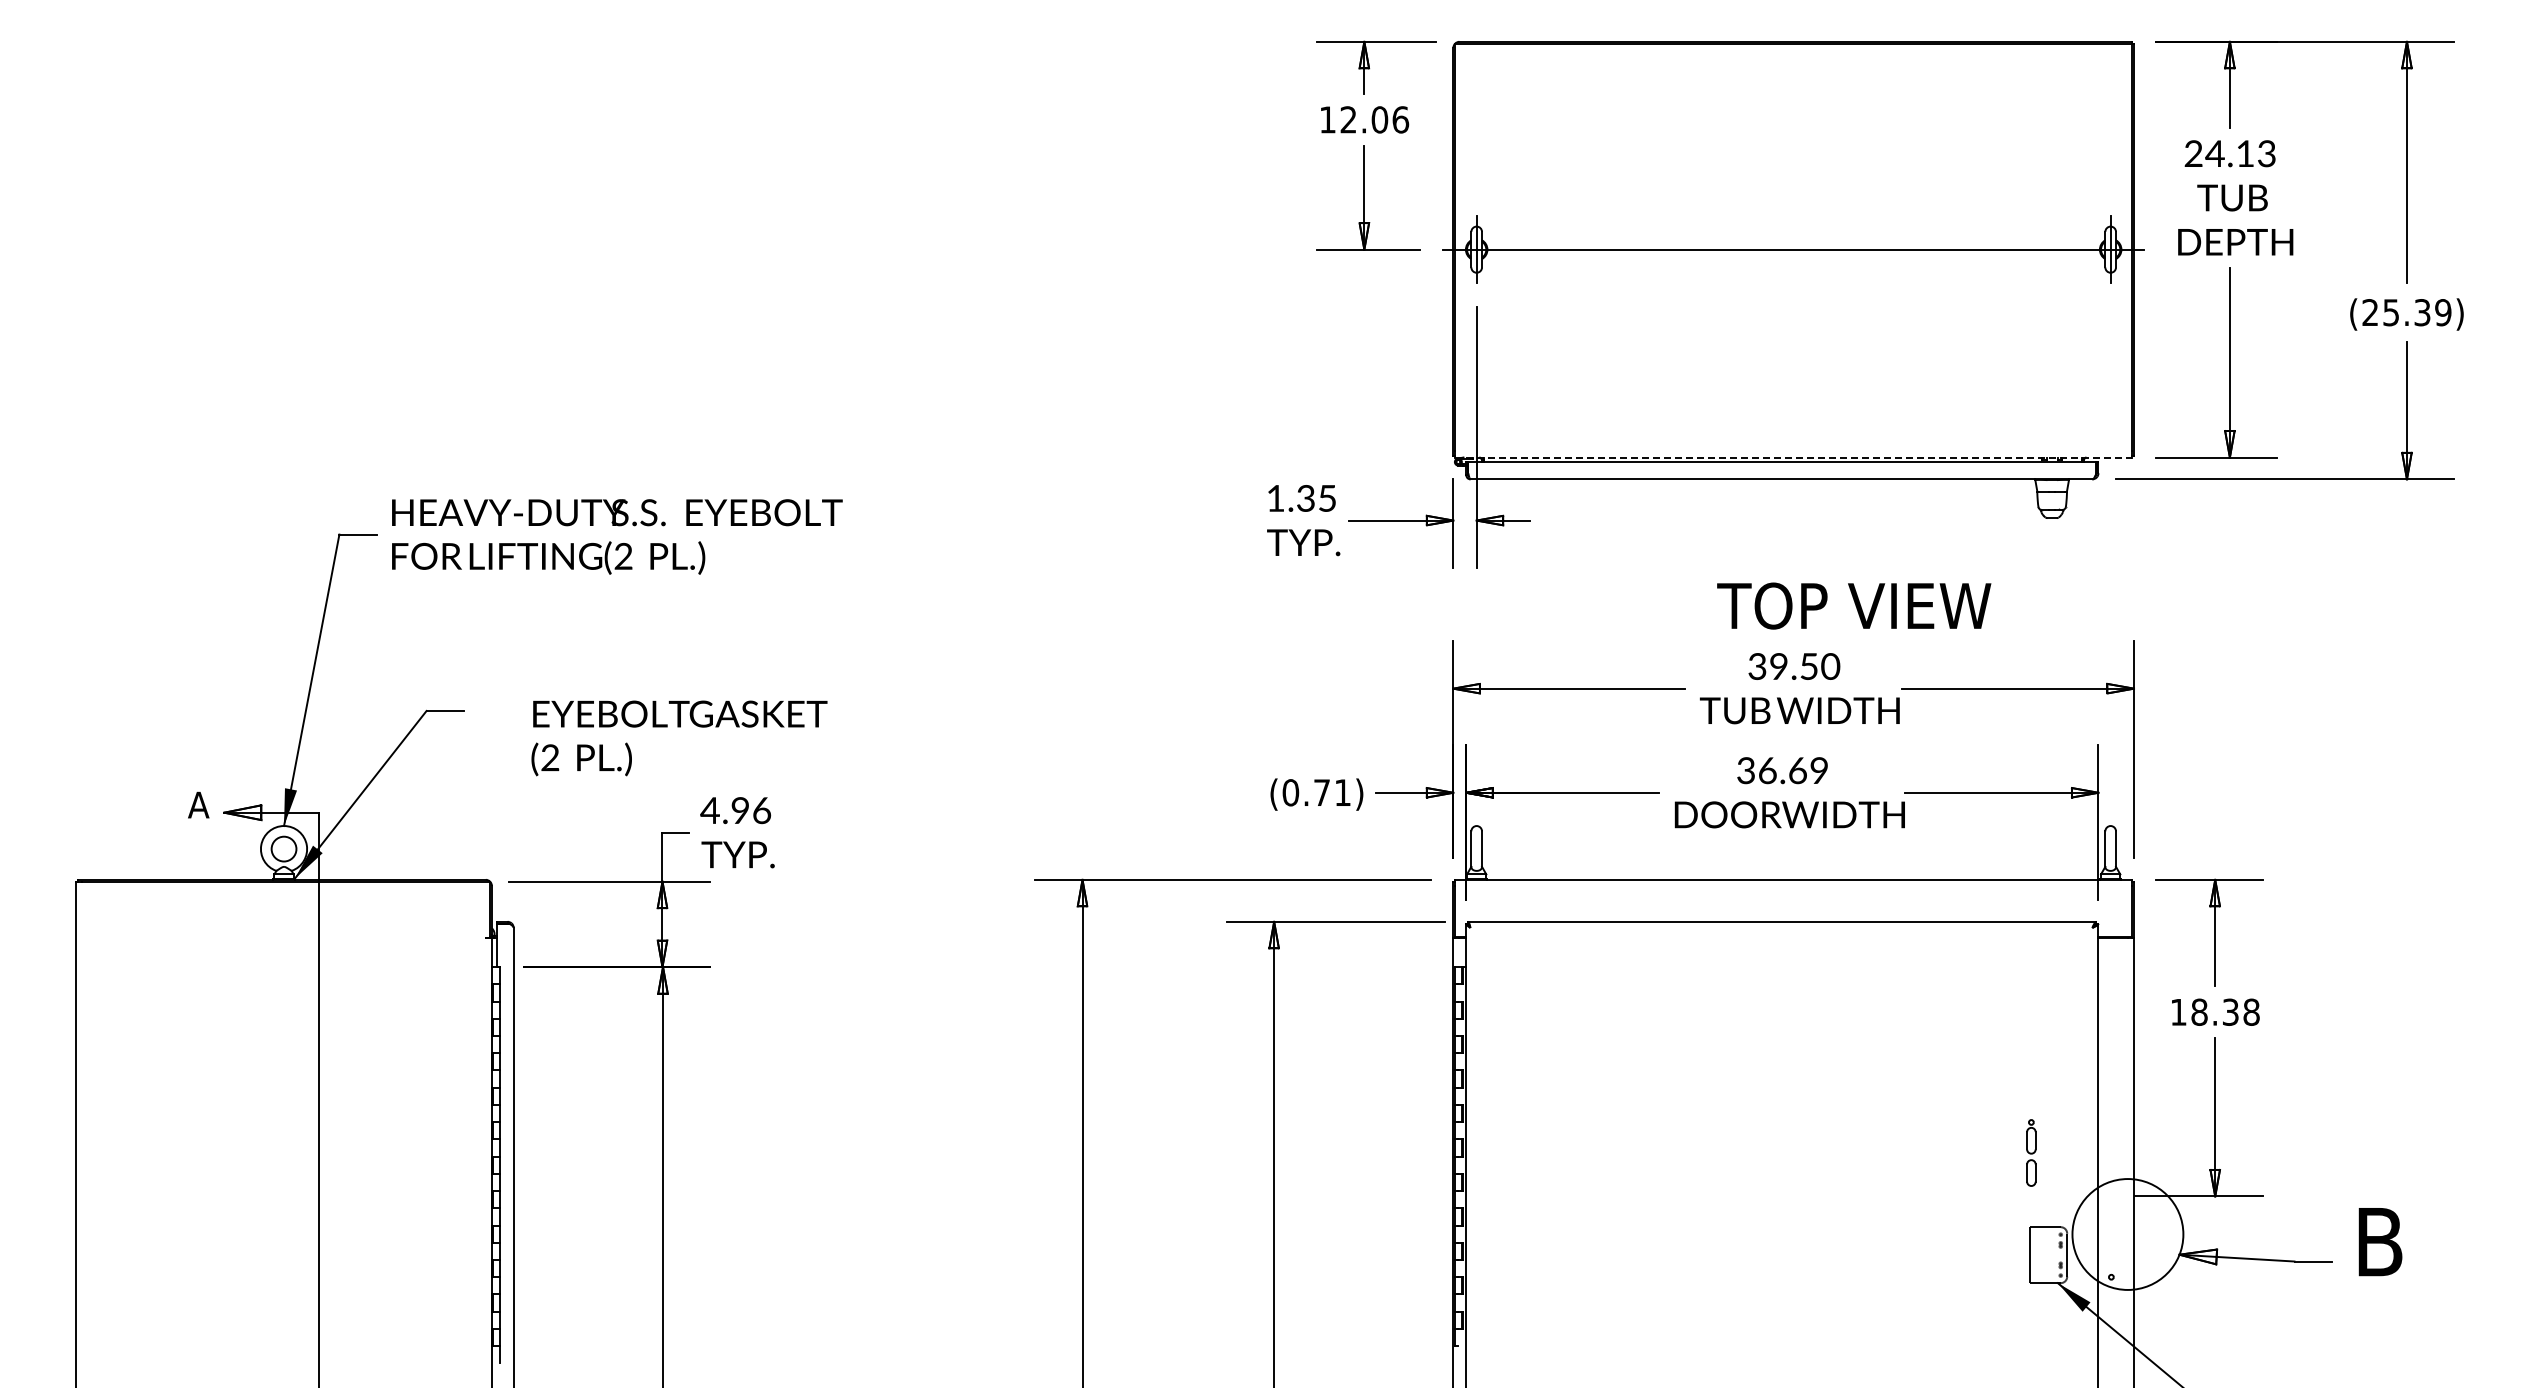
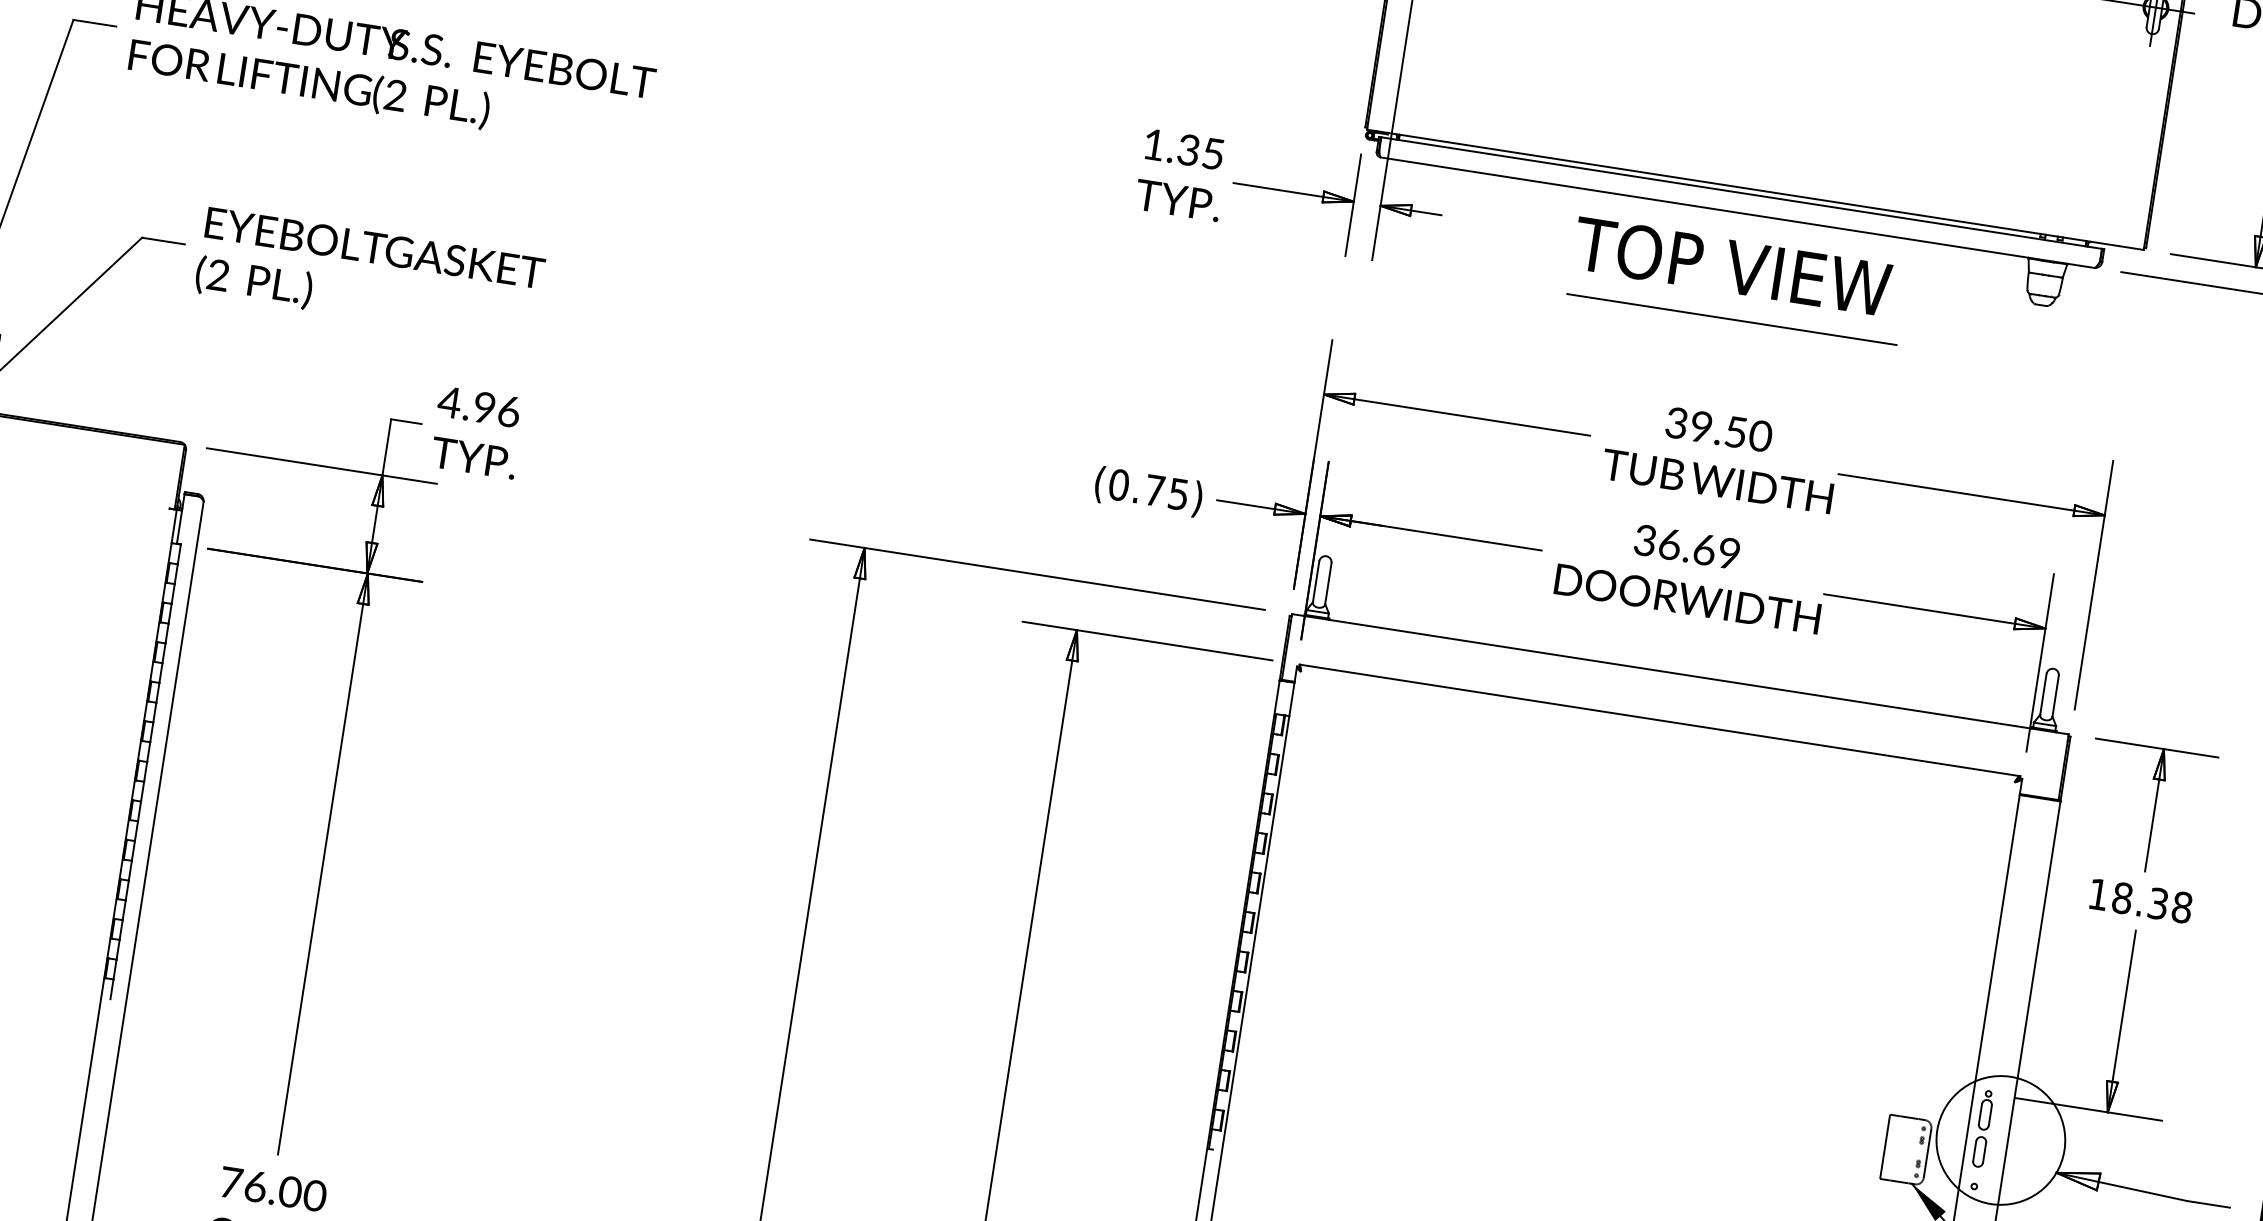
line: (1793, 457) -> (1755, 189), dashed -> solid
line: (1790, 571) -> (1731, 319), added
text: (1854, 605) -> (1732, 266), moved
text: (679, 738) -> (369, 275), moved
text: (1342, 792) -> (1178, 493), (0.71) -> (0.75)
part: (2031, 1152) -> (1983, 1128), moved

